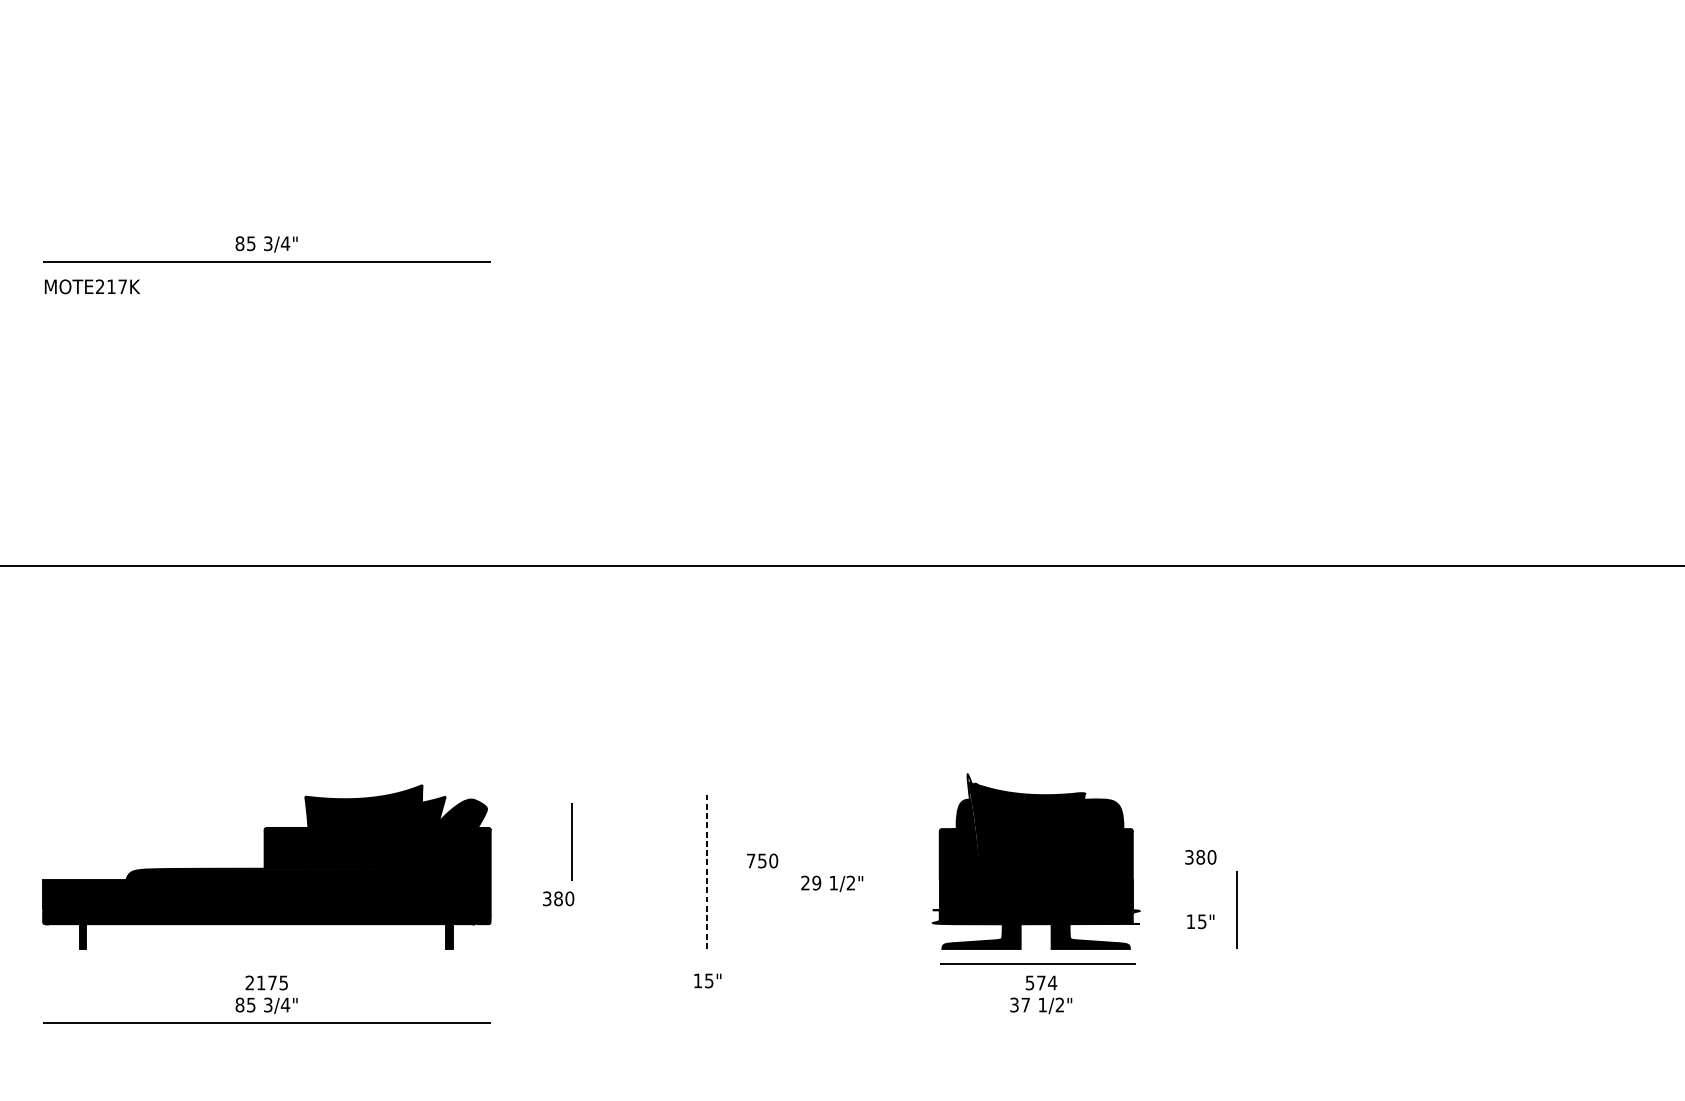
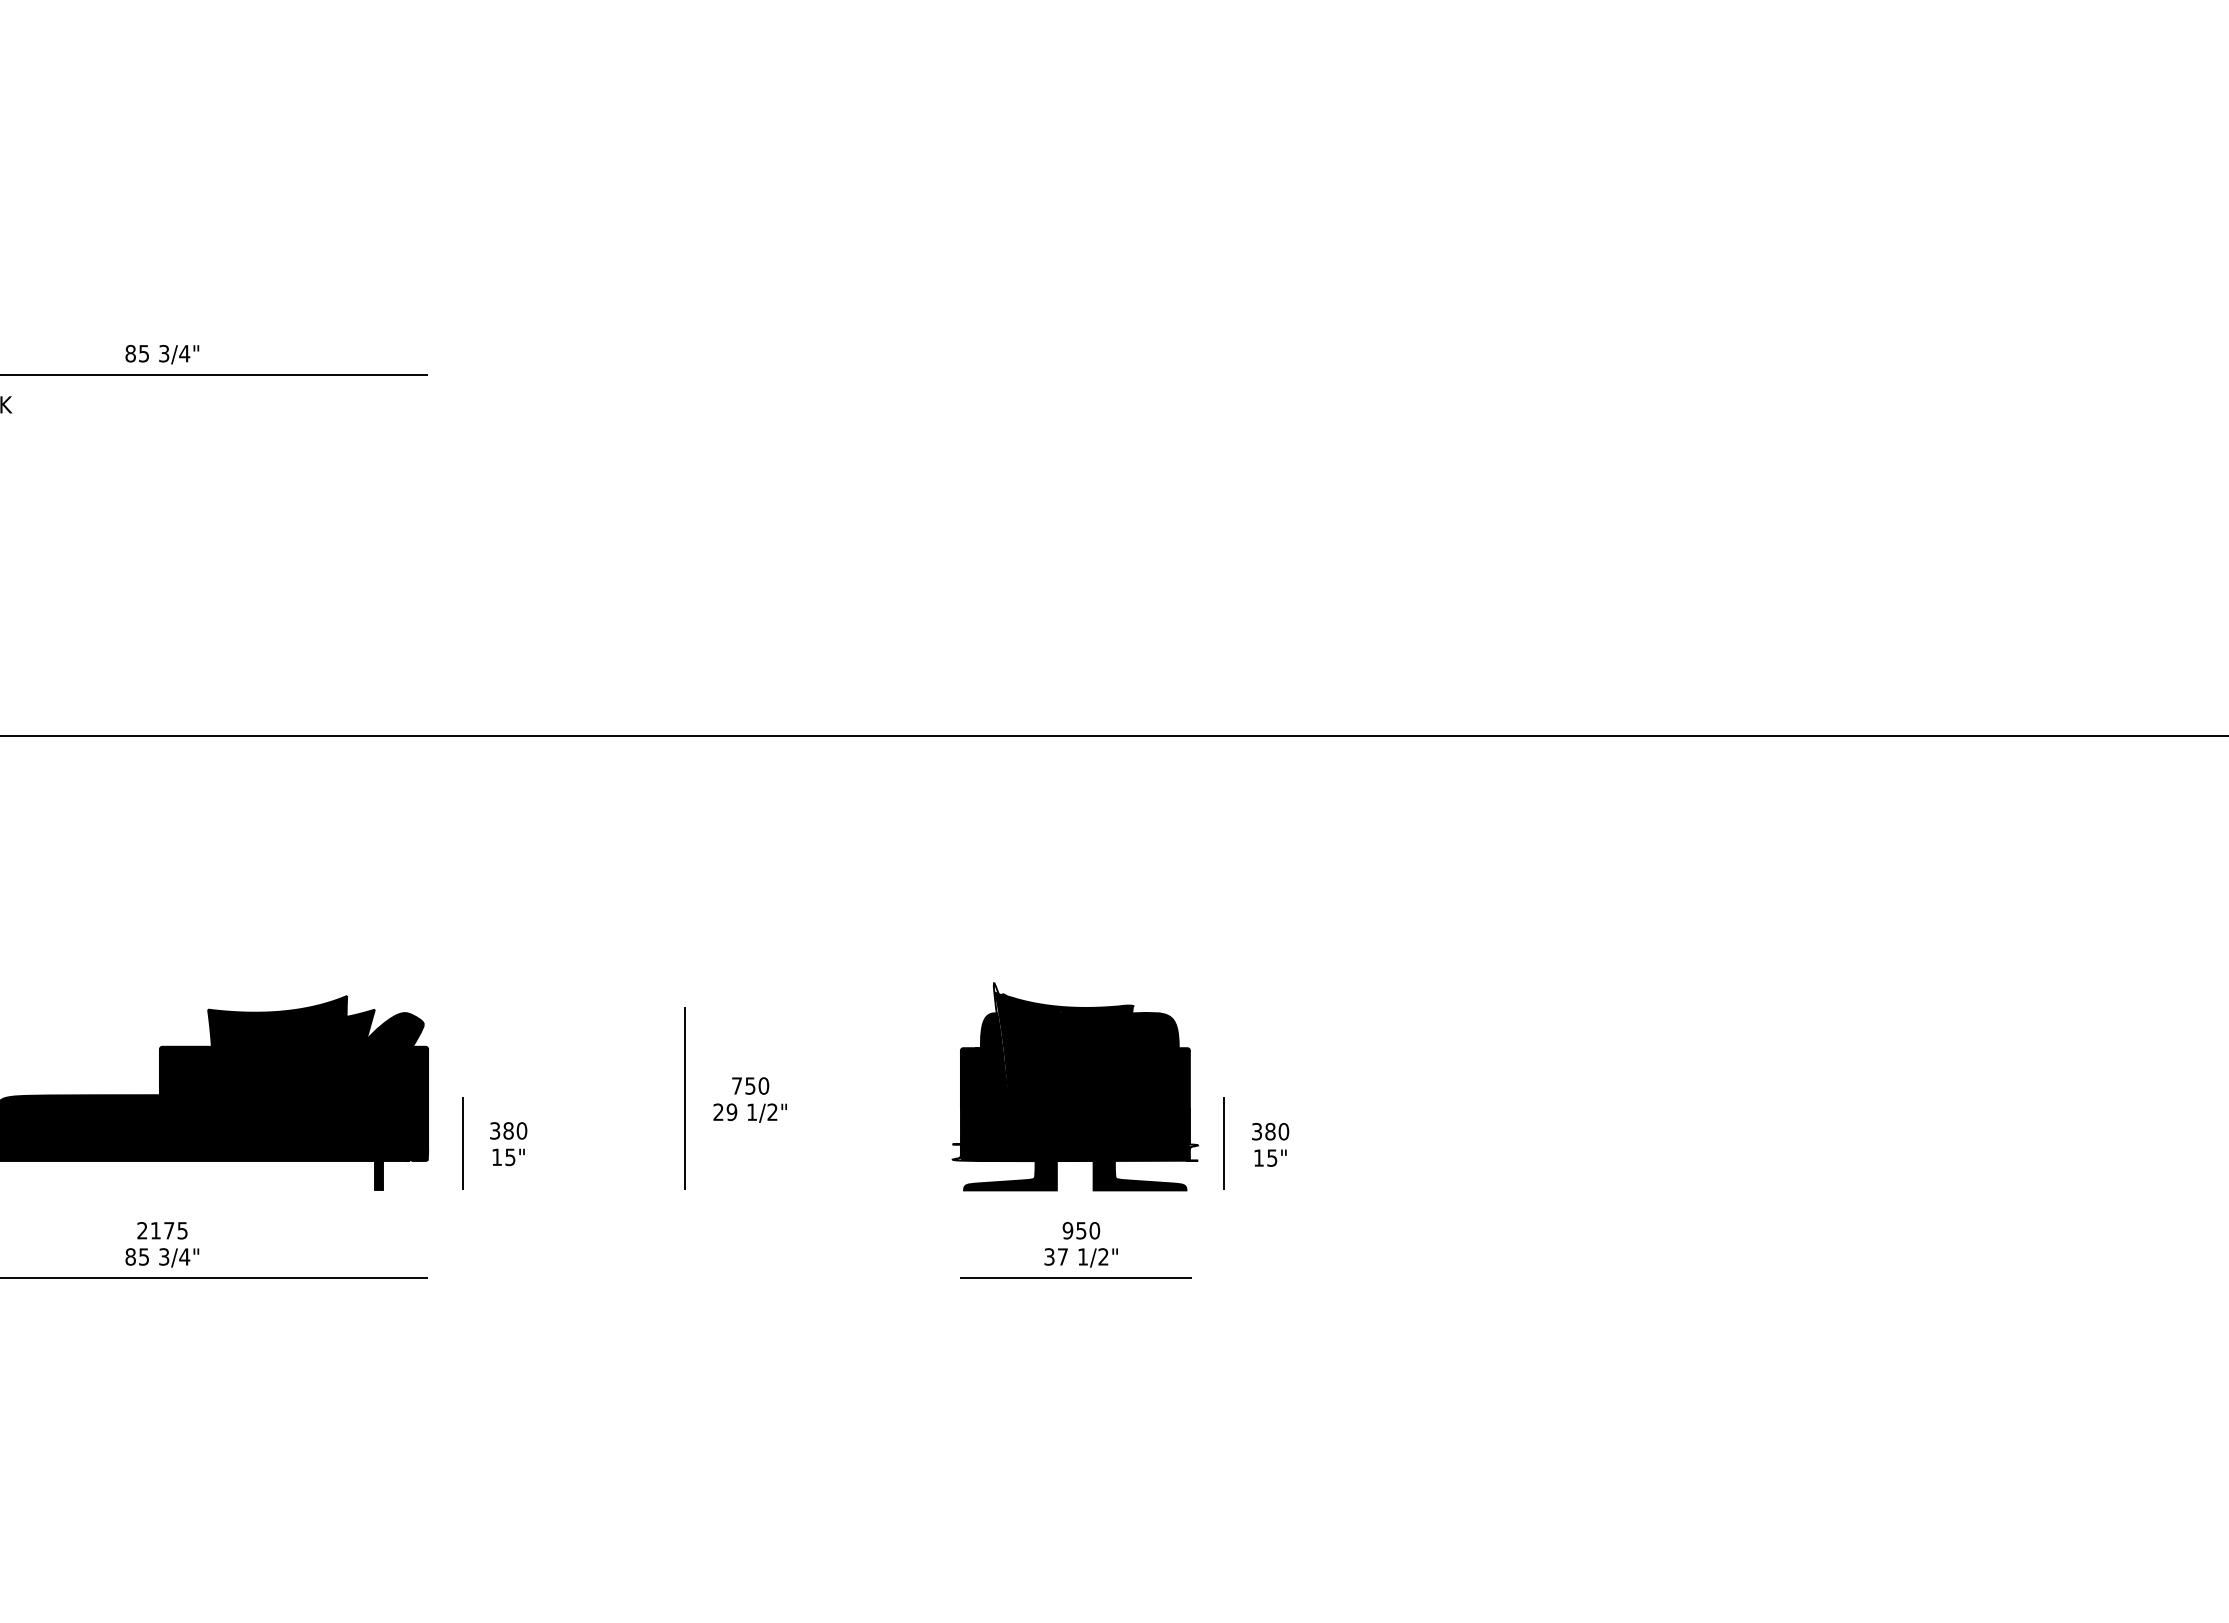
line: (571, 842) -> (462, 1143), moved
text: (1200, 857) -> (1270, 1131), moved
line: (707, 871) -> (685, 1098), dashed -> solid
text: (831, 883) -> (749, 1112), moved
line: (1236, 909) -> (1223, 1143), moved
line: (1038, 963) -> (1075, 1277), moved
text: (707, 981) -> (508, 1157), moved
text: (1041, 982) -> (1081, 1230), 574 -> 950

